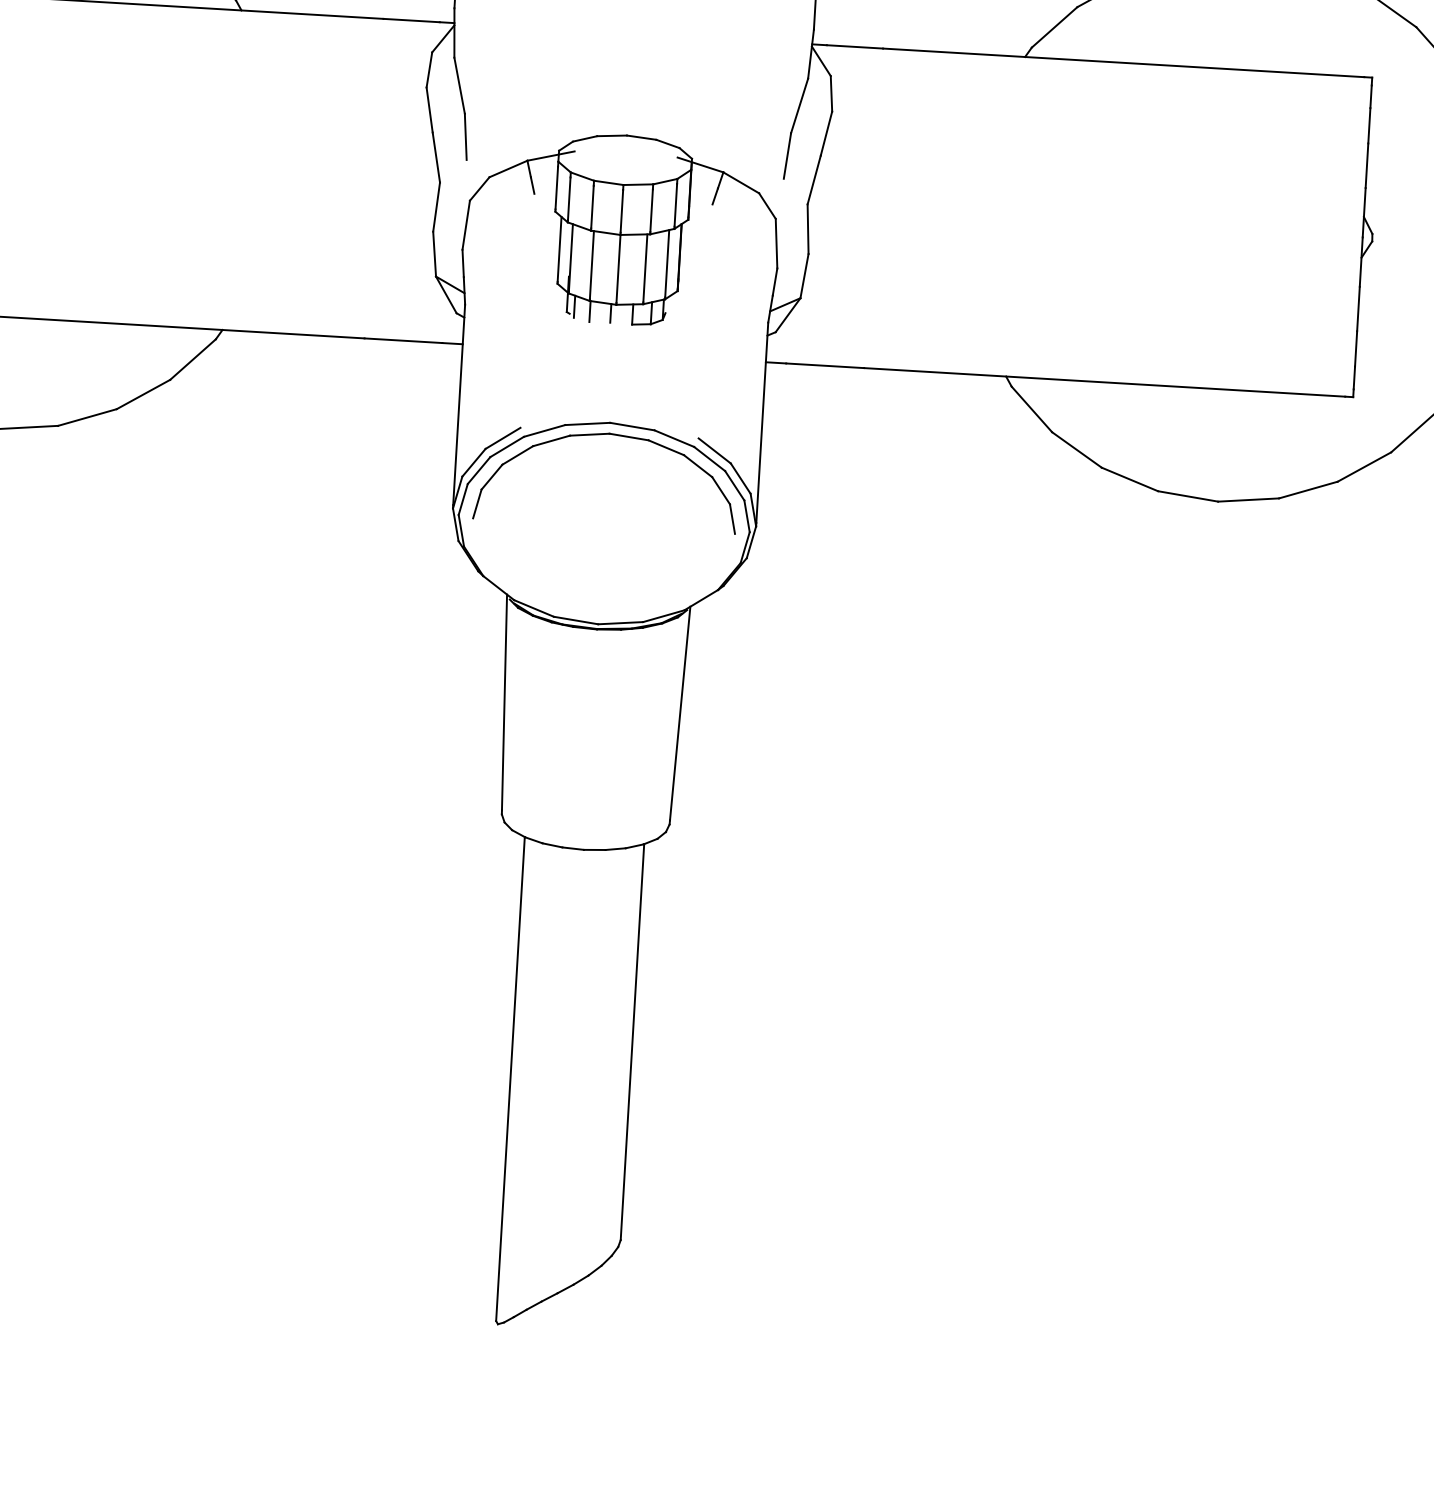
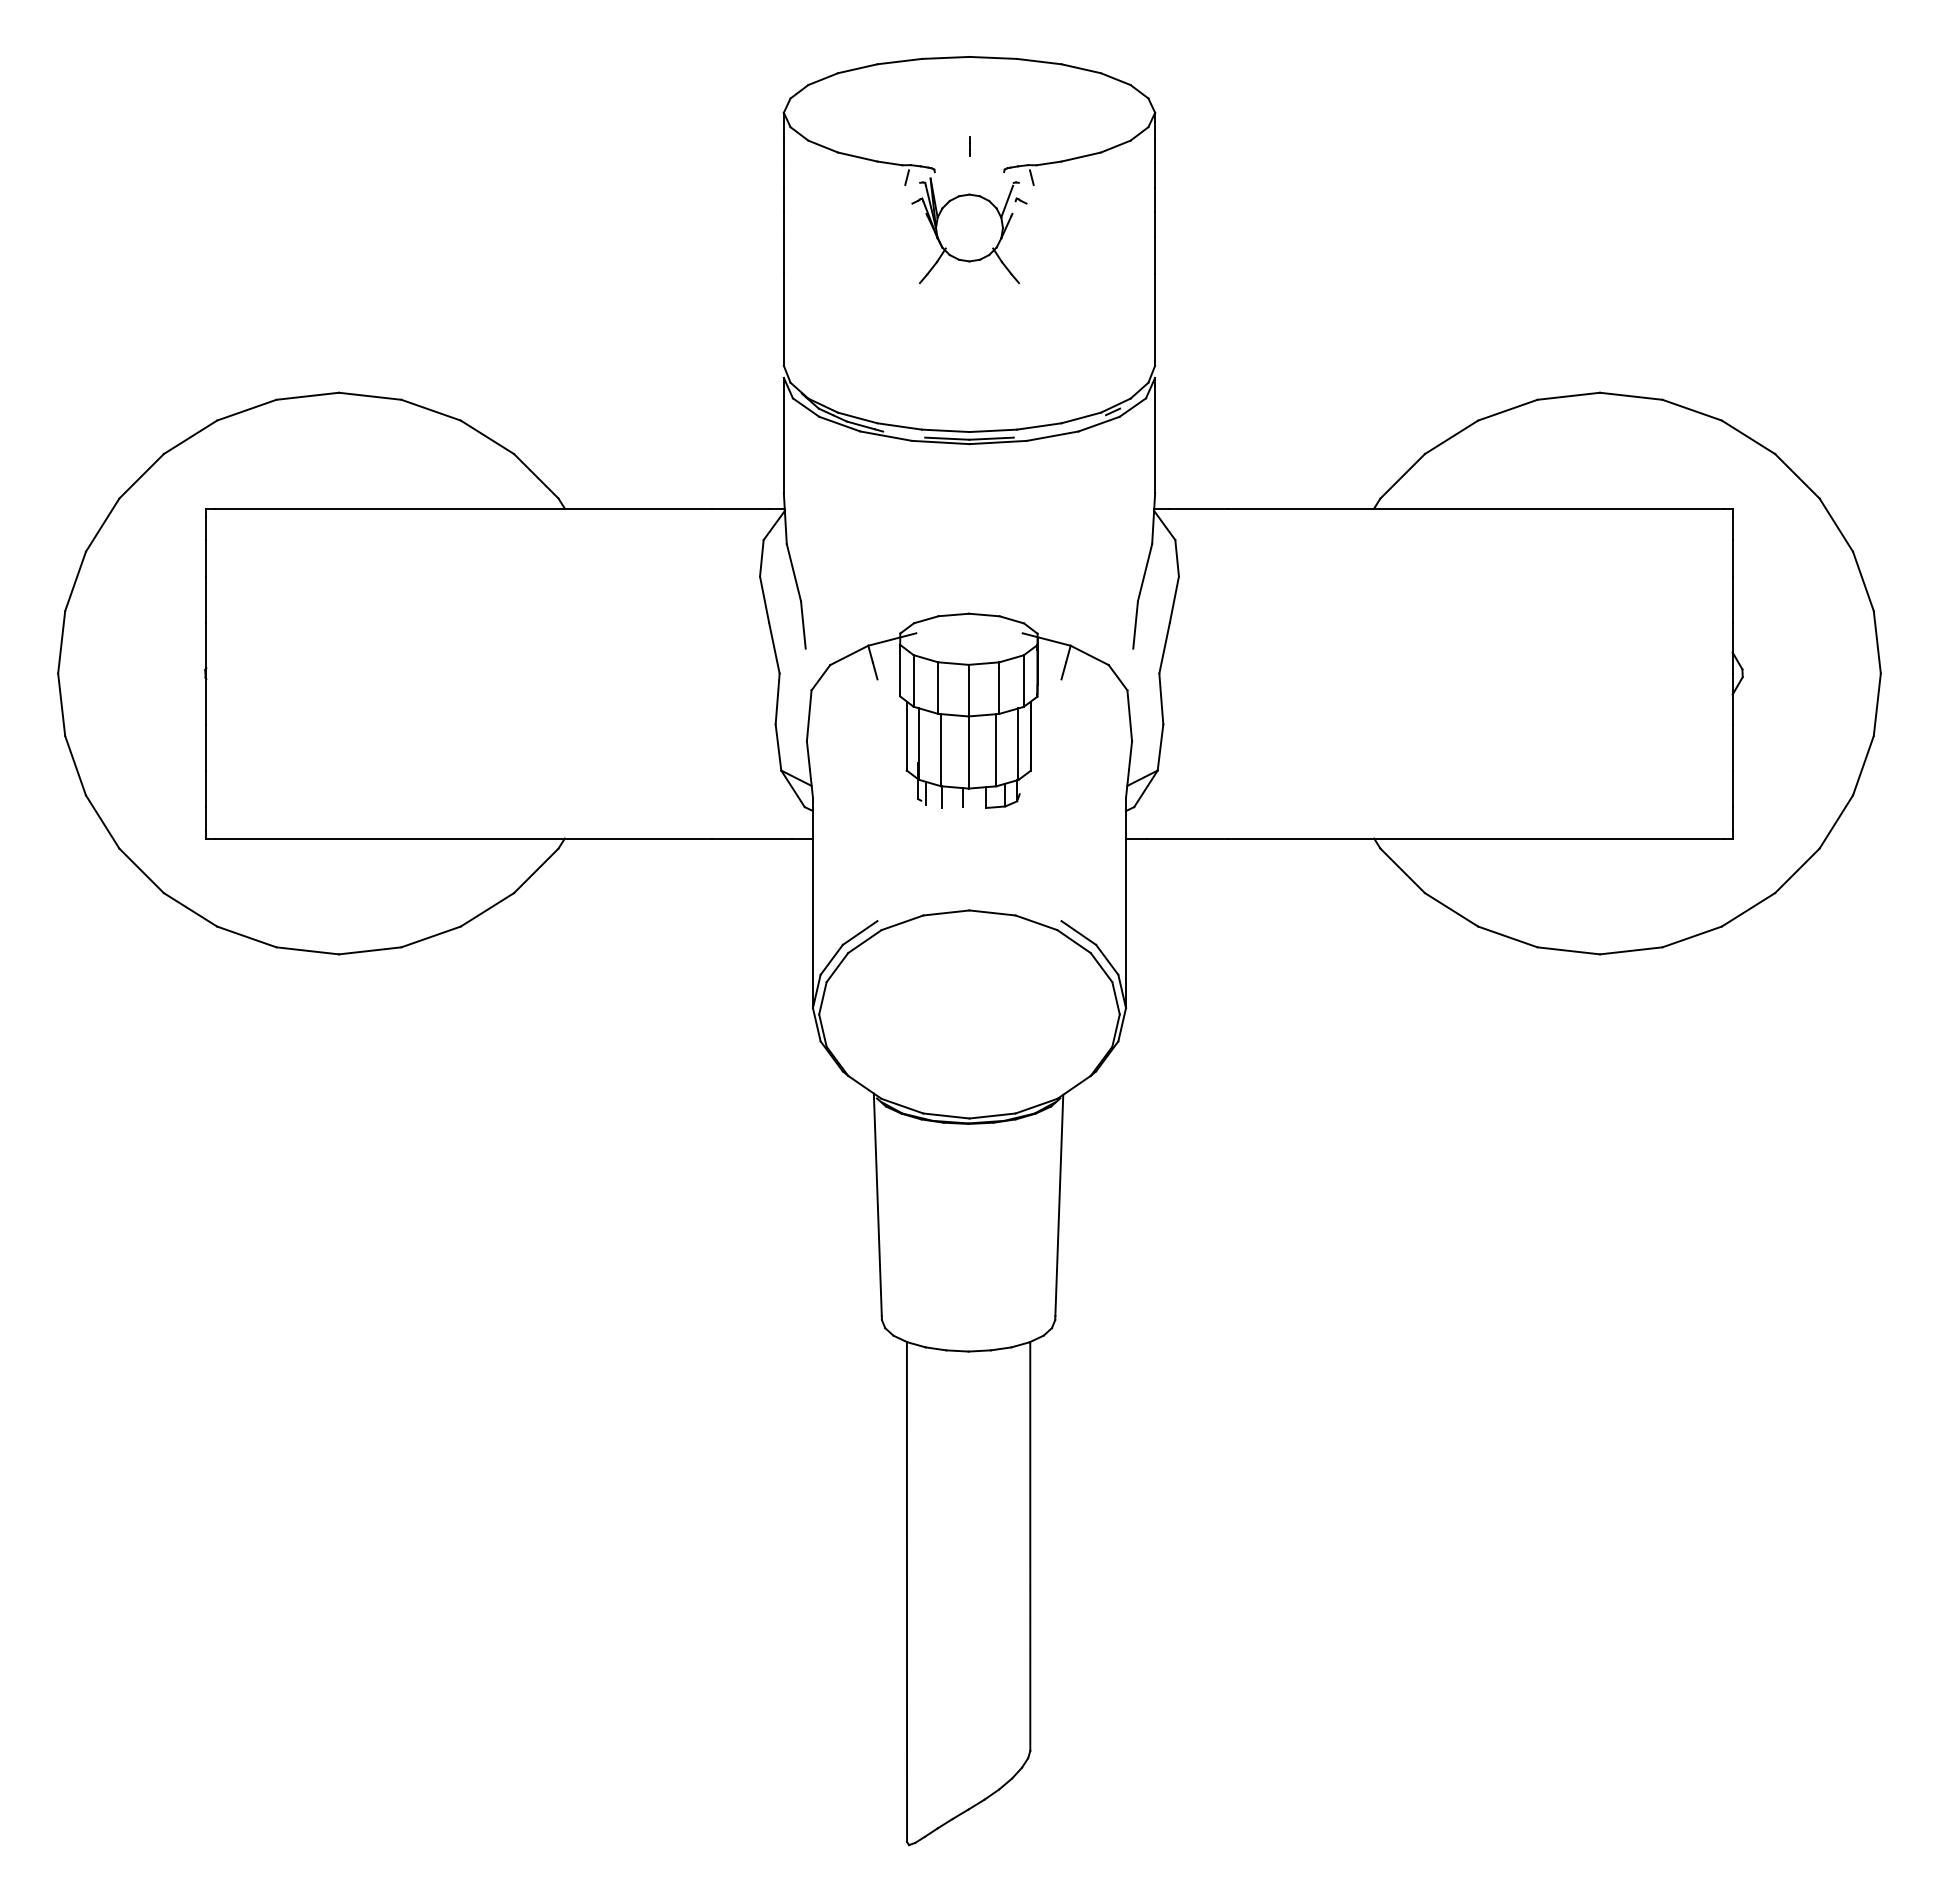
part: (604, 435) -> (964, 923), removed

